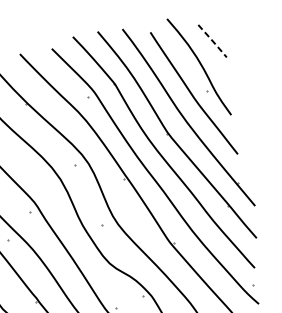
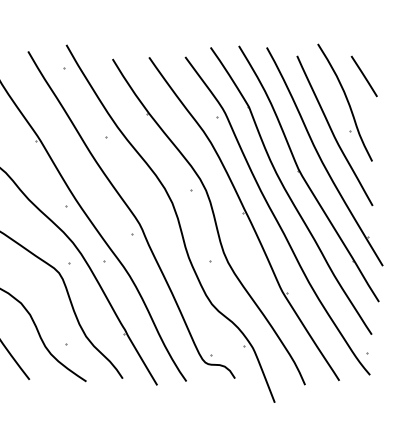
line: (212, 41) -> (364, 76), dashed -> solid

